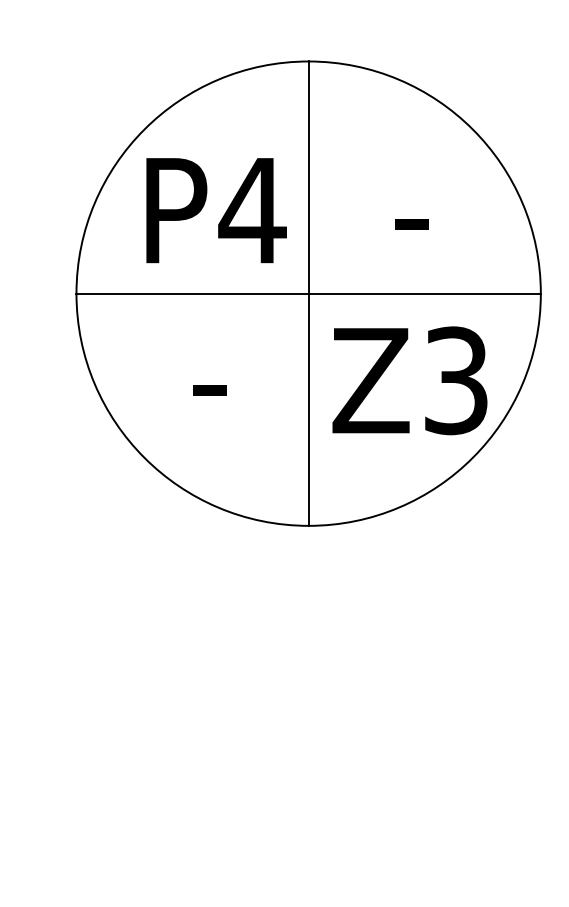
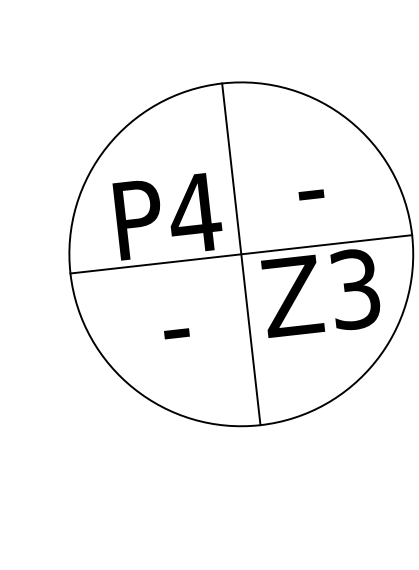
text: (216, 210) -> (168, 216), moved
text: (409, 380) -> (320, 292), moved

